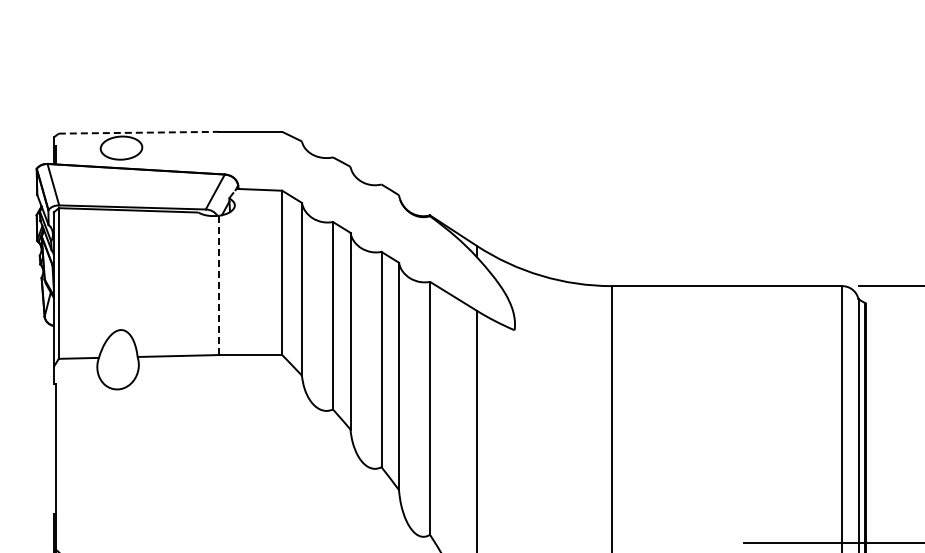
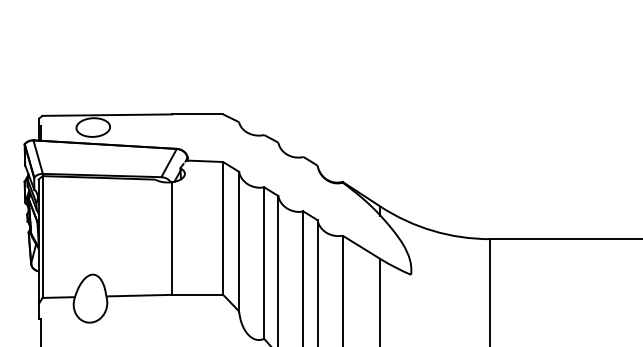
line: (139, 132) -> (107, 114), dashed -> solid
line: (219, 285) -> (172, 238), dashed -> solid

